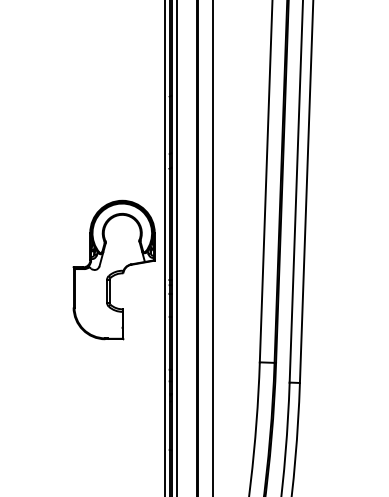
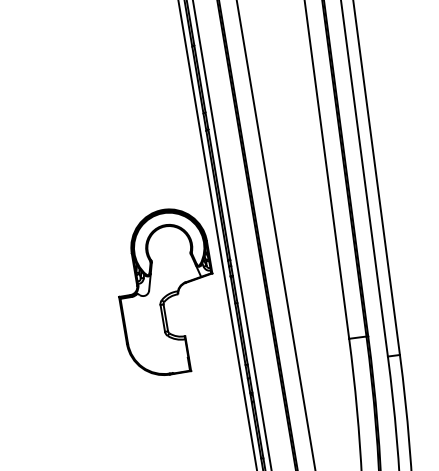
part: (113, 269) -> (166, 291), moved

